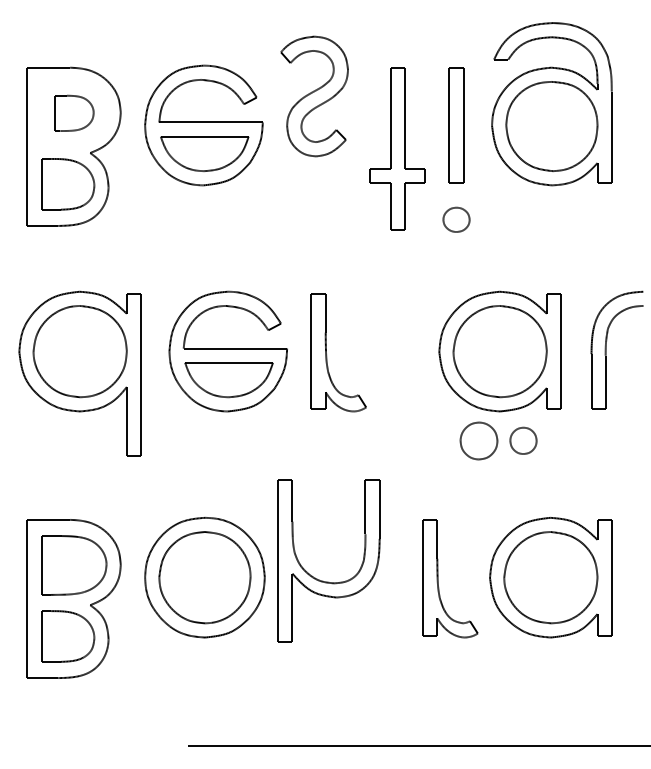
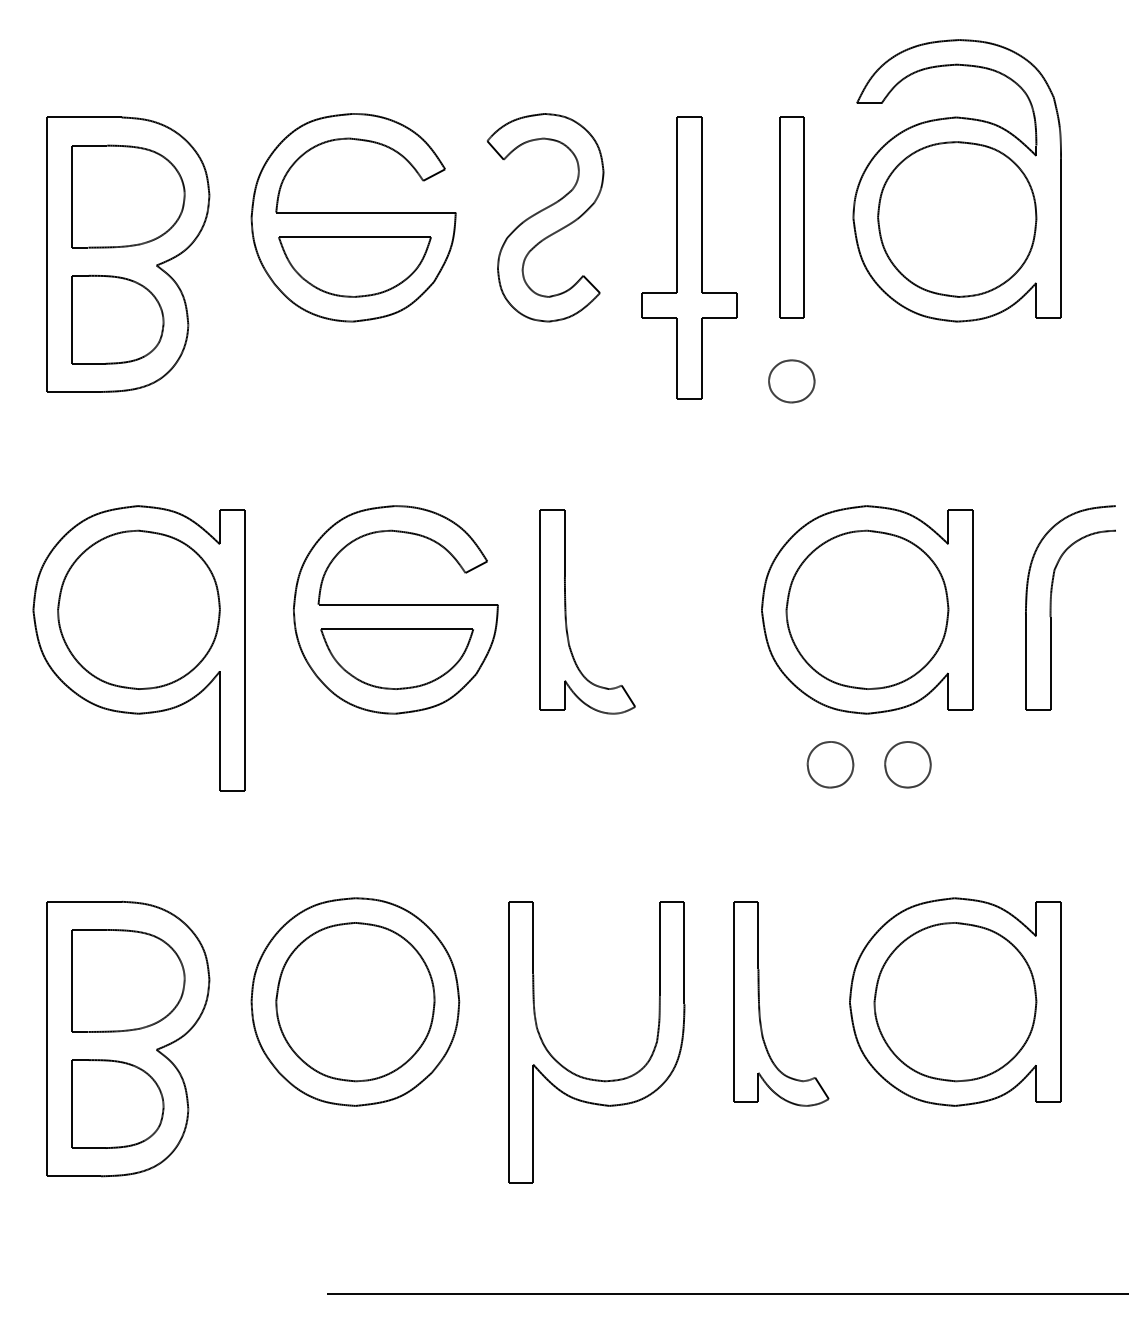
part: (314, 96) -> (545, 217), moved
part: (74, 113) -> (129, 196), size x1.67
part: (478, 440) -> (829, 764), size x0.71
part: (322, 580) -> (585, 1076), moved

